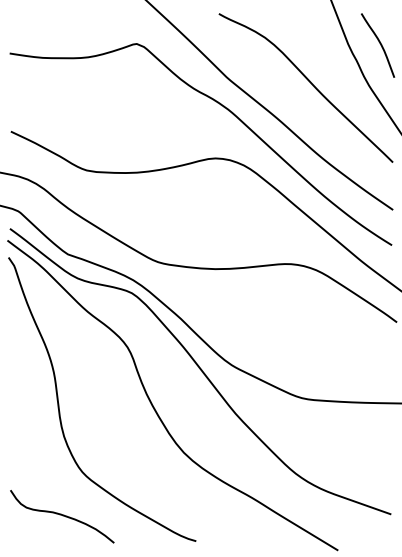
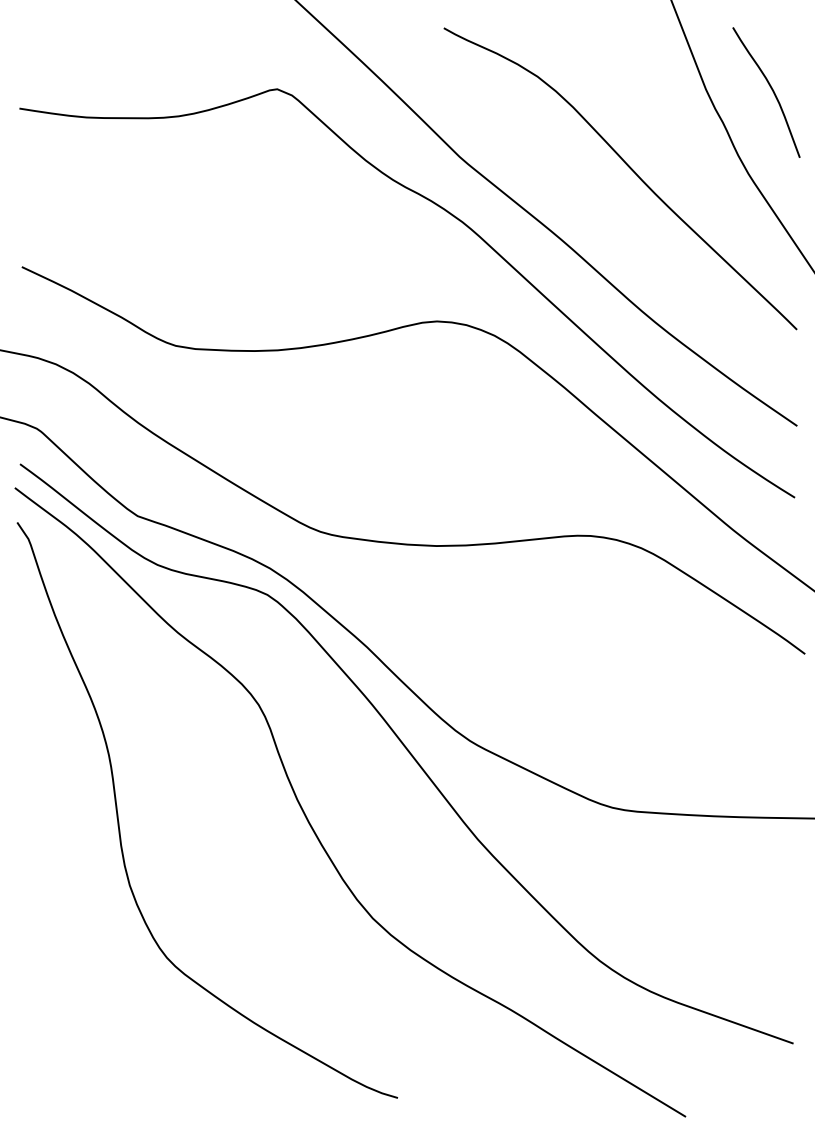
curve: (62, 516) -> (126, 1047), removed

